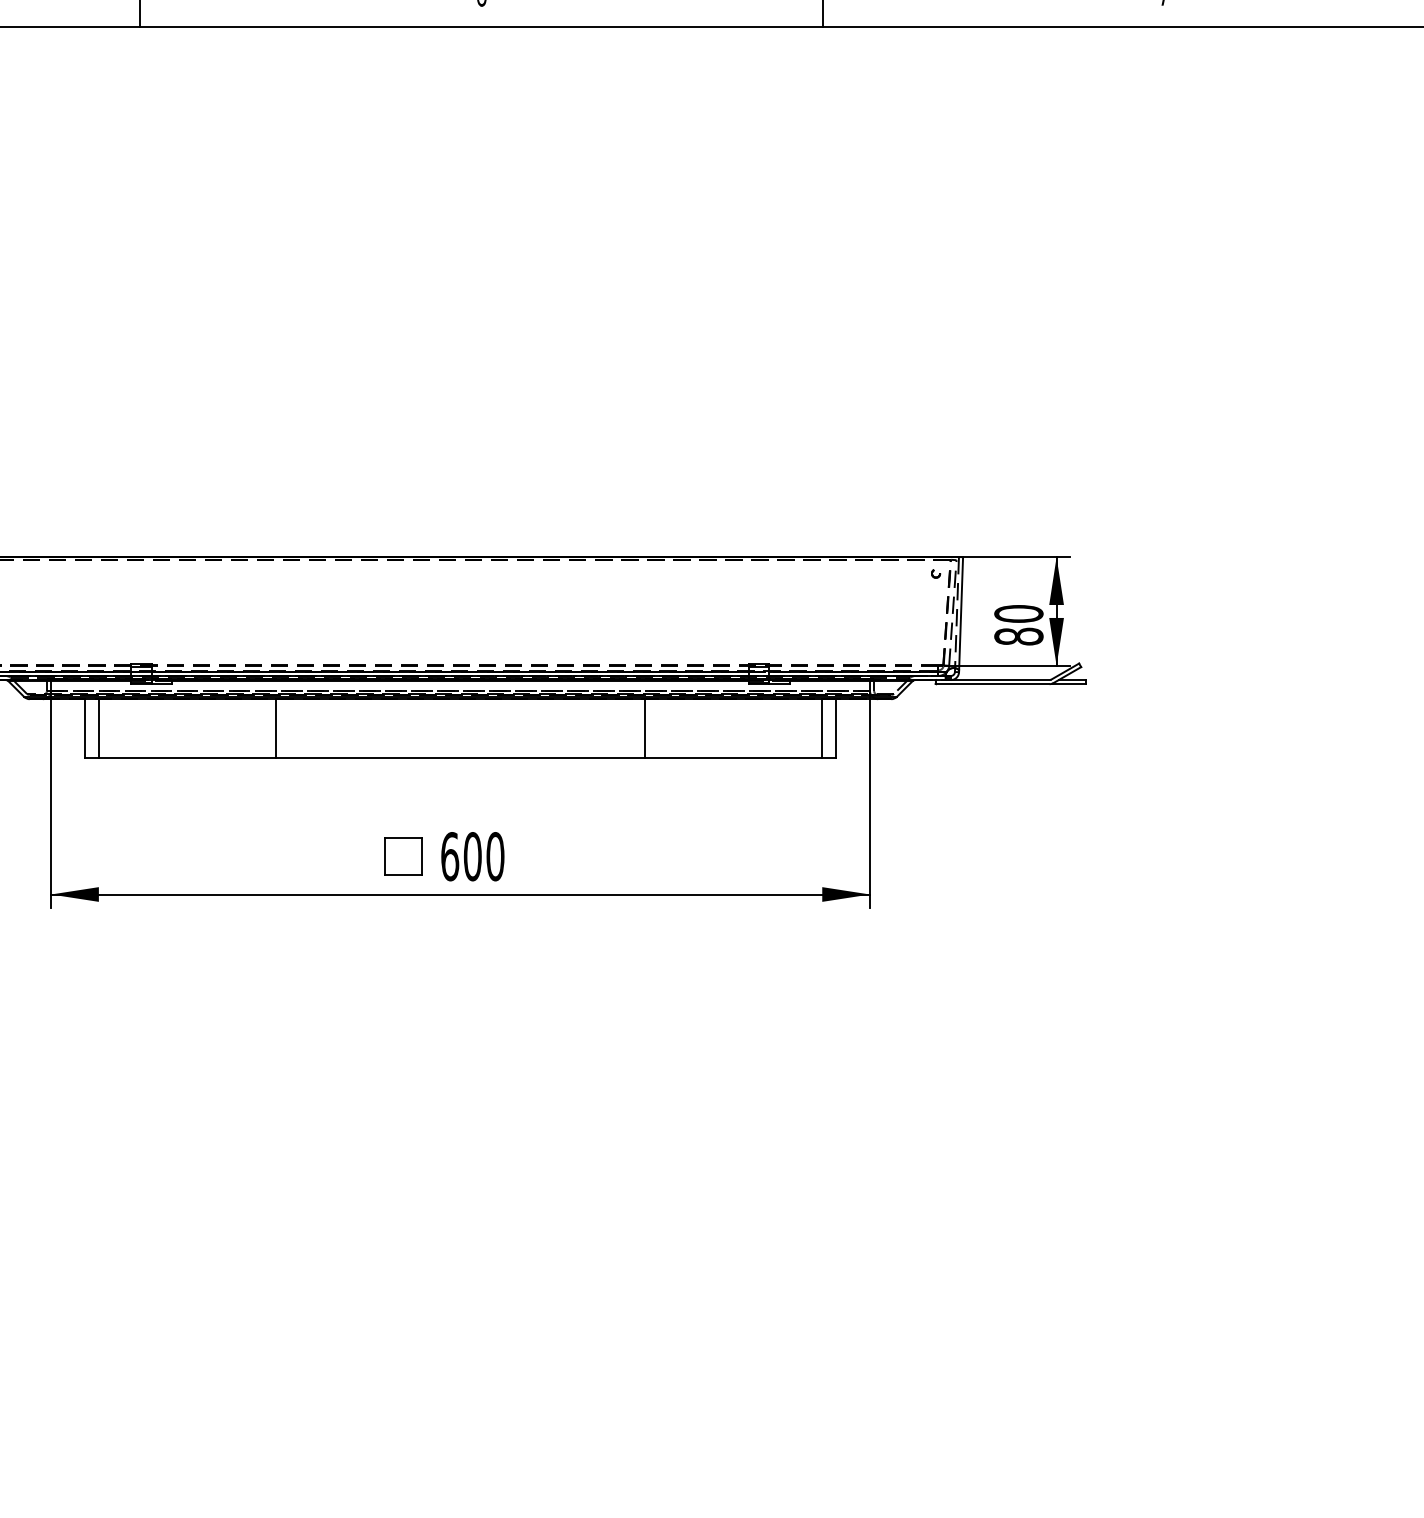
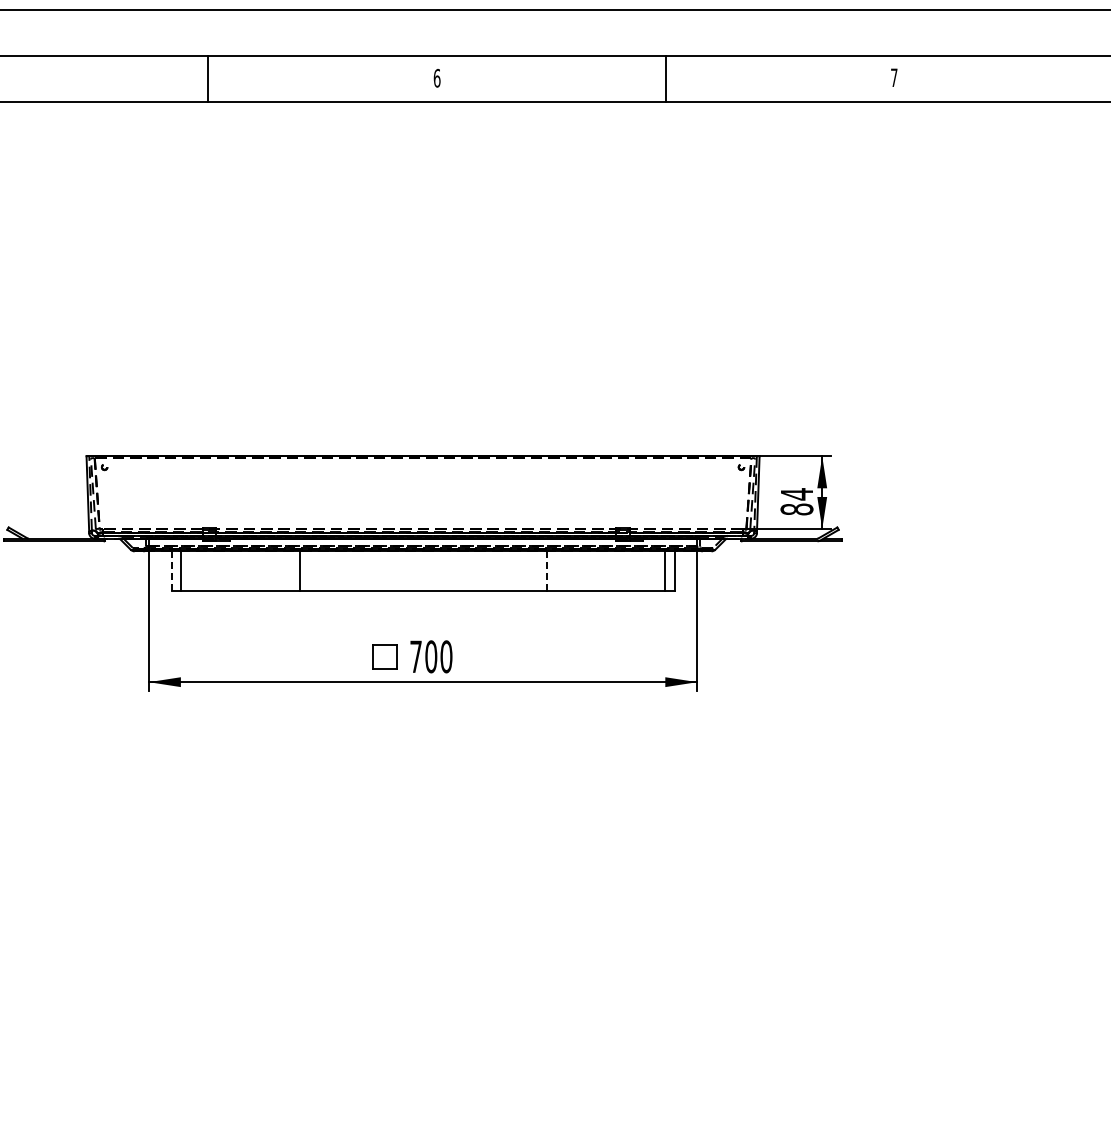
text: (1018, 614) -> (796, 494), 80 -> 84
line: (84, 729) -> (171, 571), solid -> dashed
line: (644, 729) -> (546, 571), solid -> dashed
text: (450, 856) -> (416, 656), 600 -> 700

